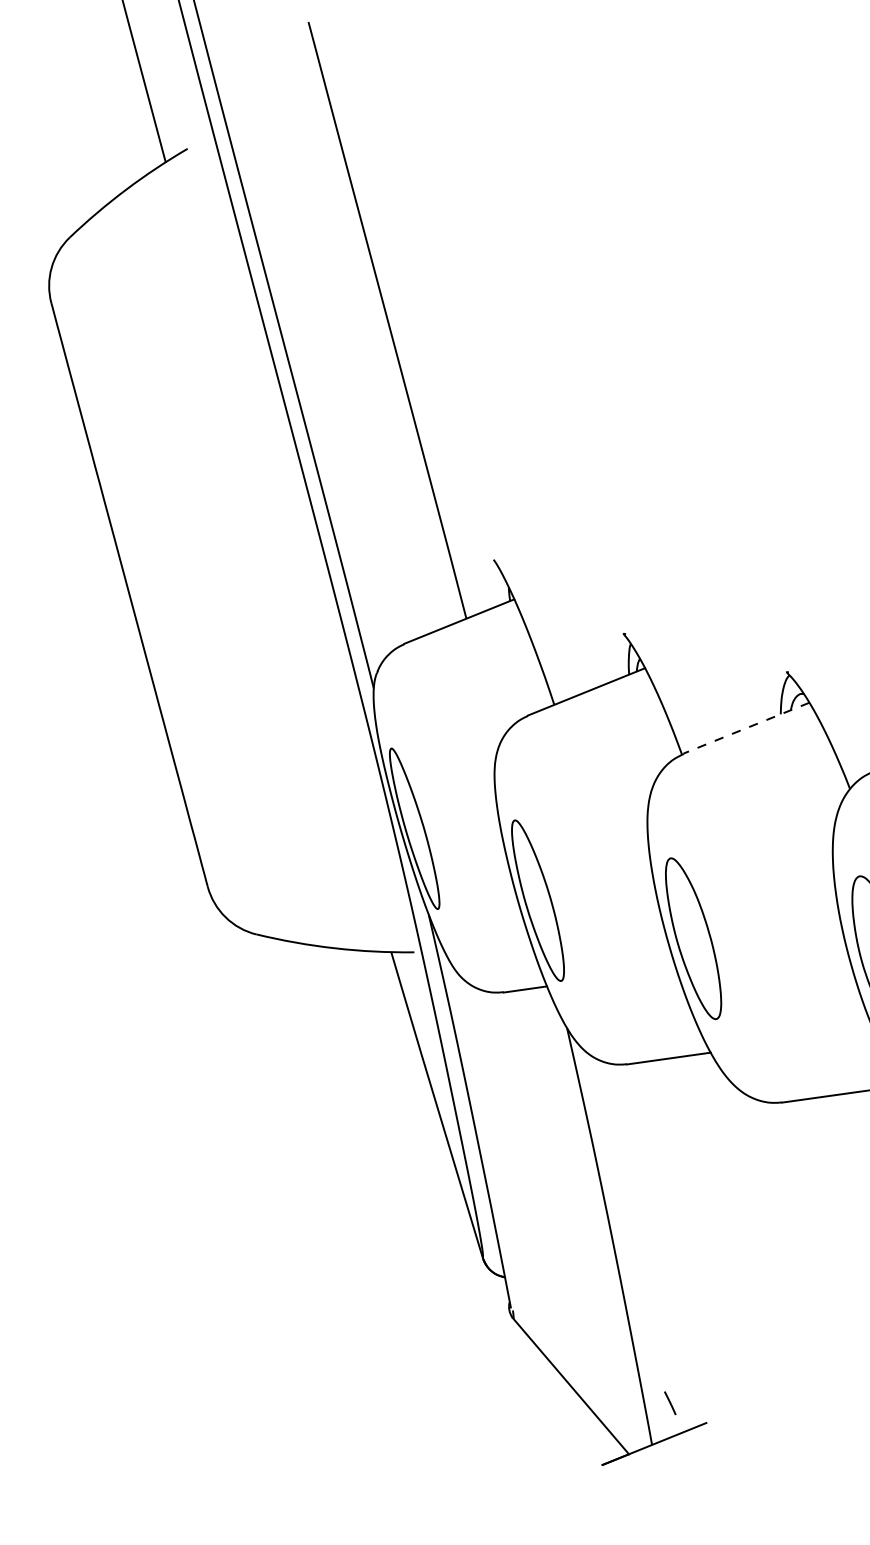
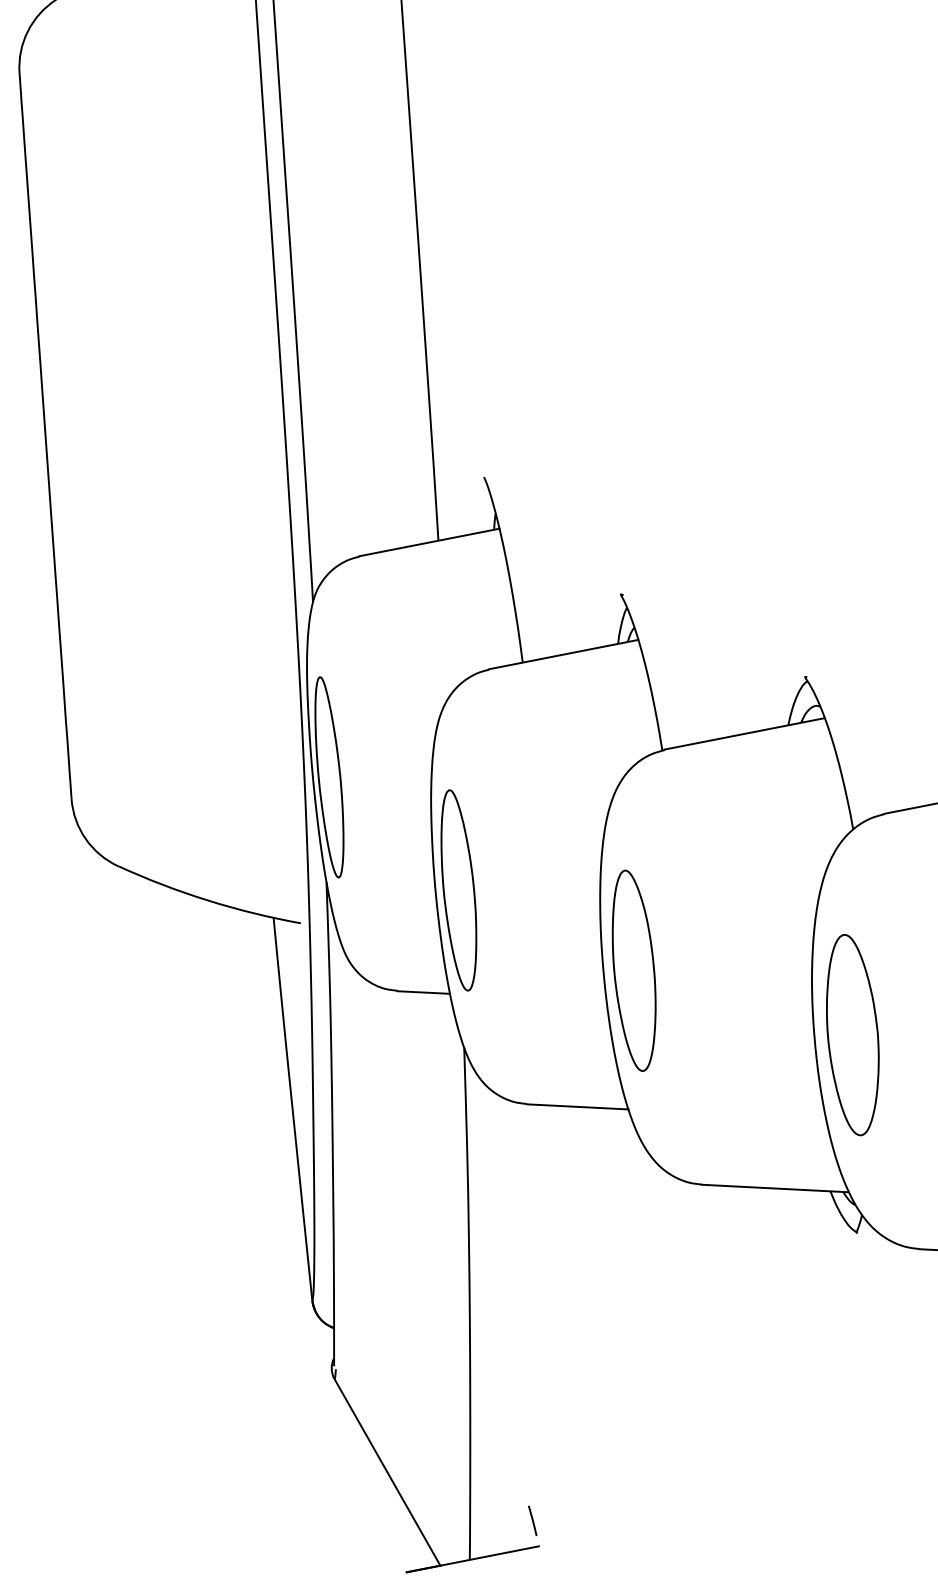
line: (746, 728) -> (744, 734), dashed -> solid
line: (670, 1403) -> (532, 1521), moved

